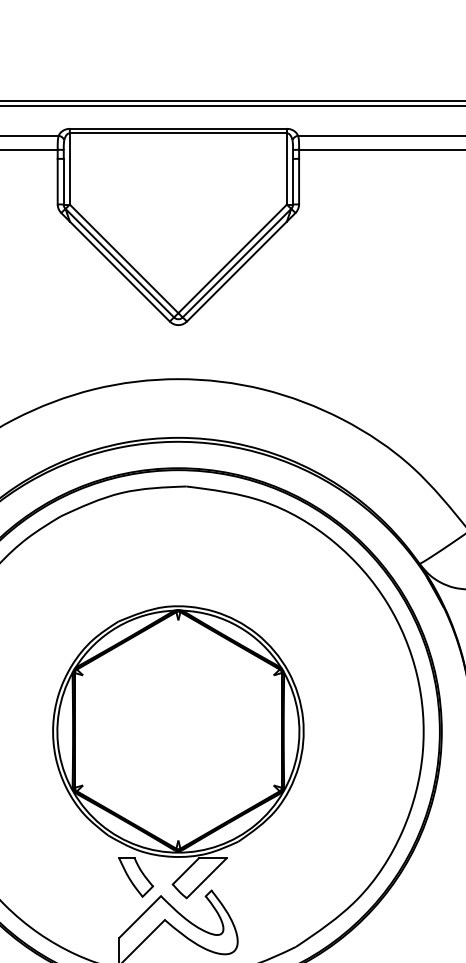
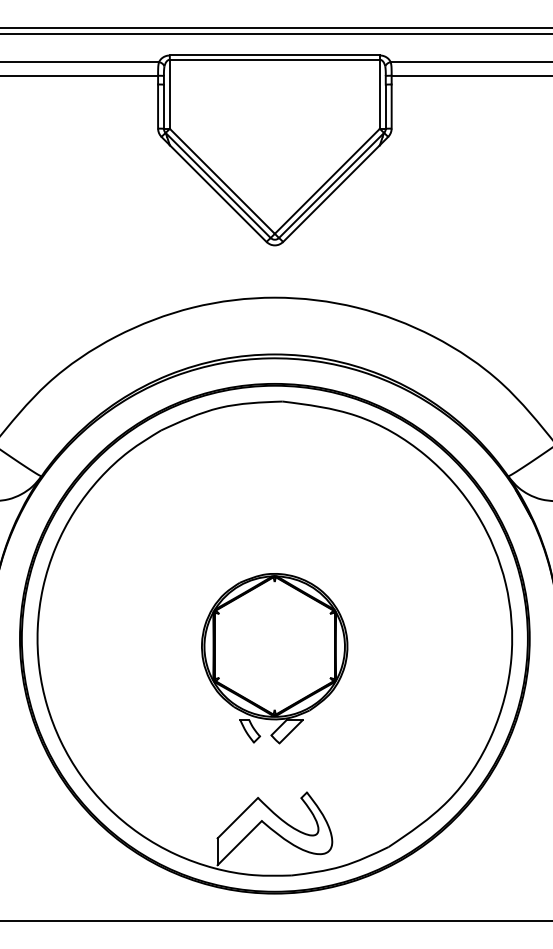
part: (178, 752) -> (274, 658), size x0.6

